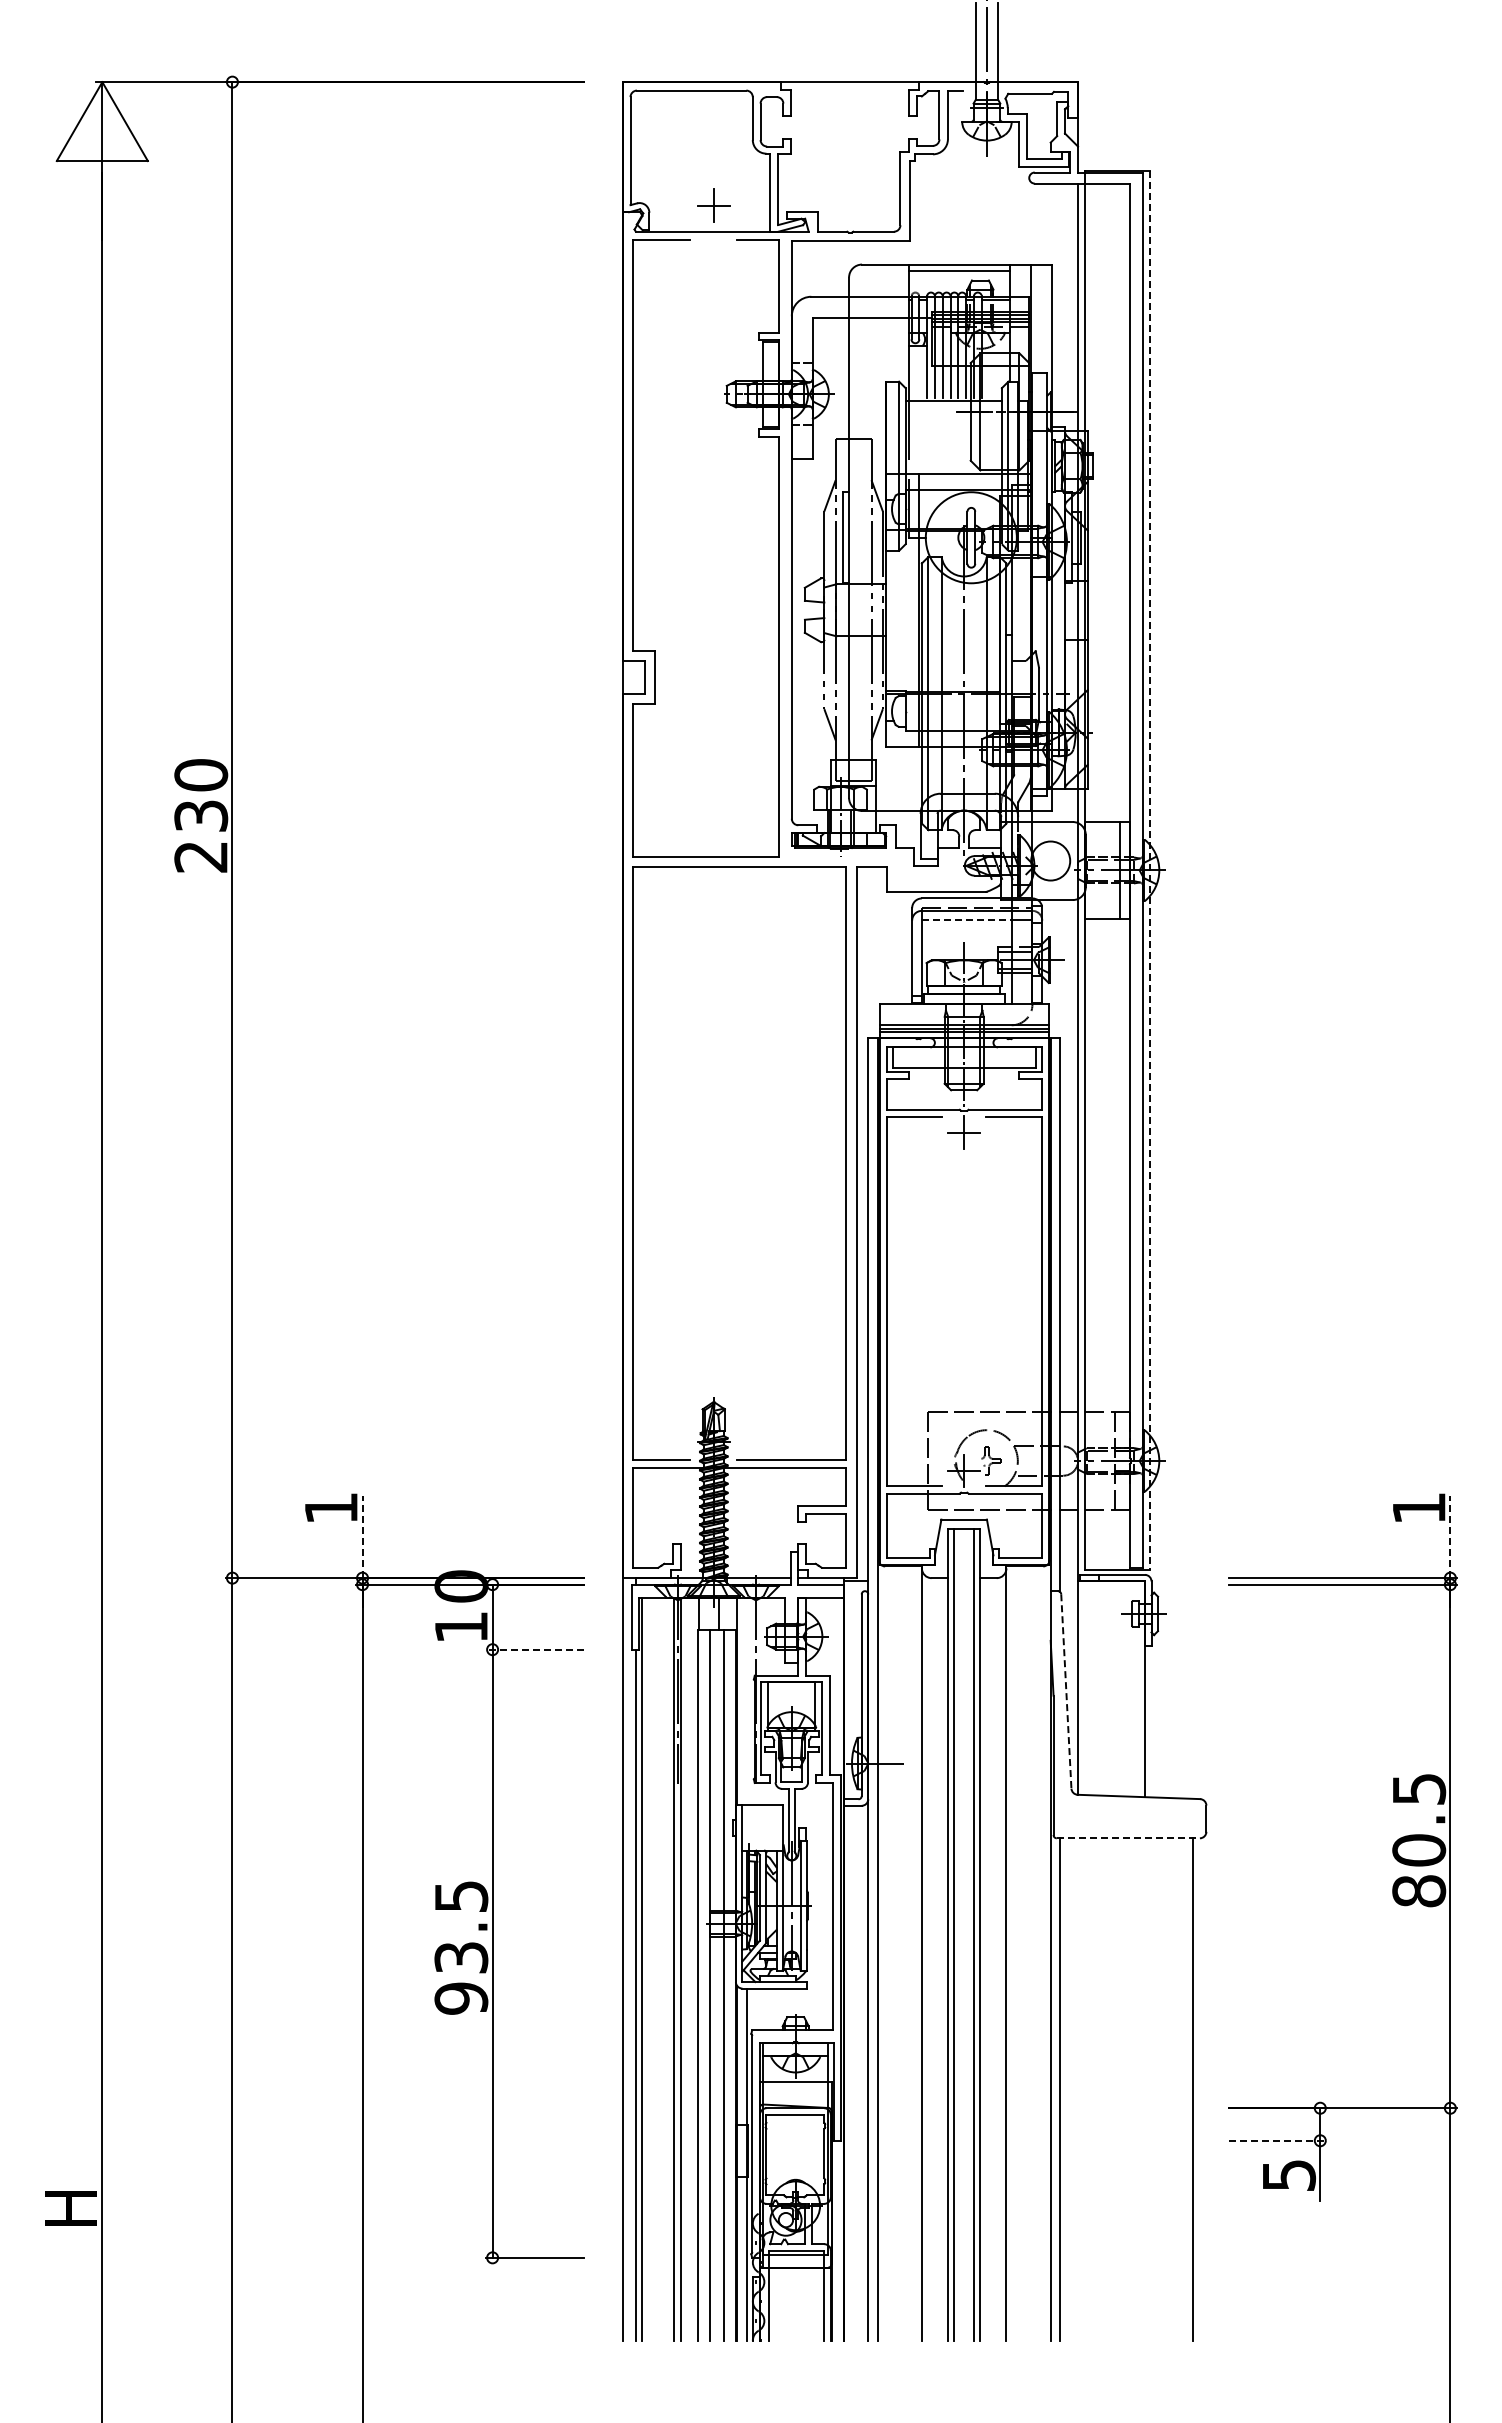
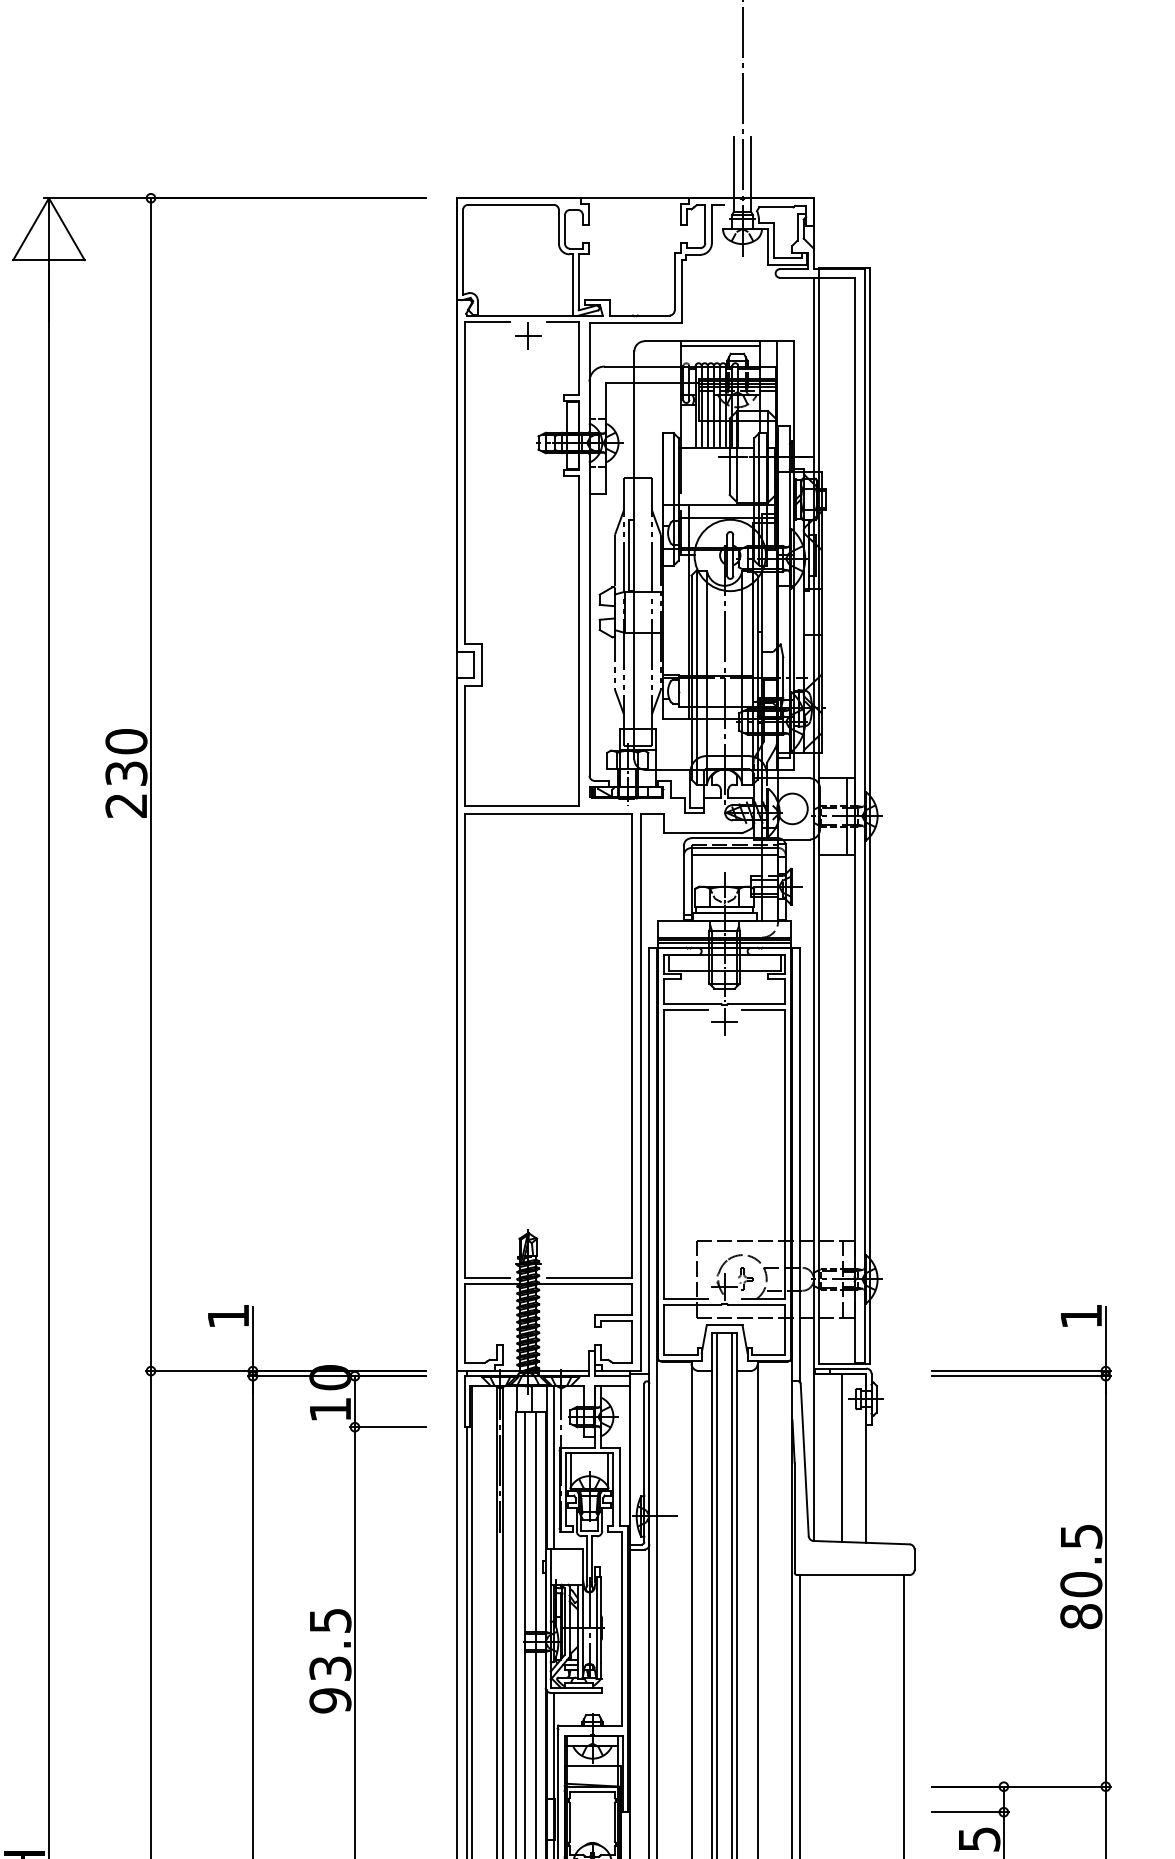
part: (713, 205) -> (528, 335), moved
line: (1149, 870) -> (869, 816), dashed -> solid
line: (966, 920) -> (726, 855), dashed -> solid
line: (362, 1536) -> (252, 1338), dashed -> solid
line: (1450, 1536) -> (1105, 1338), dashed -> solid
line: (534, 1649) -> (387, 1427), dashed -> solid
line: (1113, 1688) -> (841, 1457), added
line: (1066, 1691) -> (804, 1459), dashed -> solid
line: (746, 1701) -> (553, 1467), added
line: (1128, 1838) -> (853, 1575), dashed -> solid
line: (1278, 2140) -> (971, 1812), dashed -> solid

